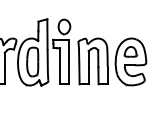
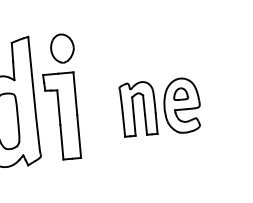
part: (112, 61) -> (160, 106), size x0.6

